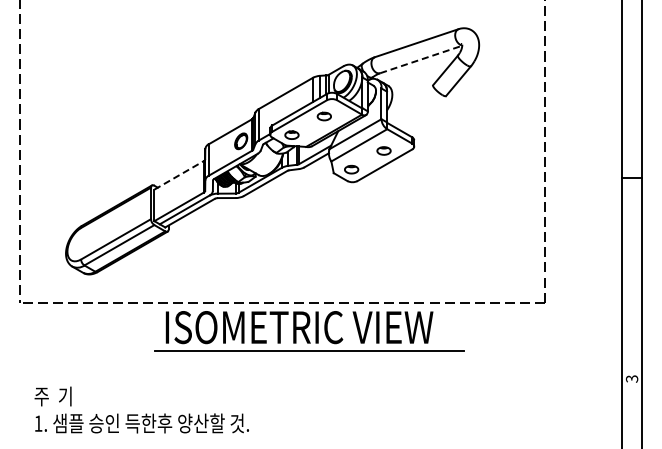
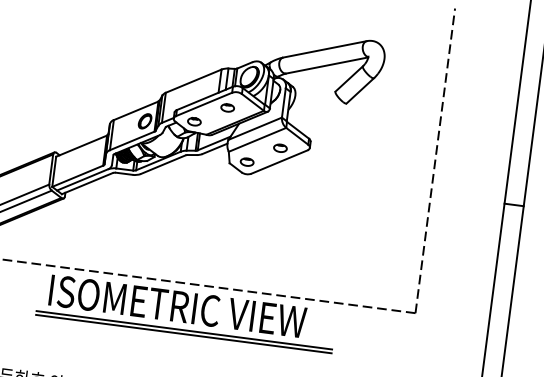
line: (421, 59) -> (327, 65), dashed -> solid
line: (179, 175) -> (81, 146), dashed -> solid
line: (309, 355) -> (183, 334), added

